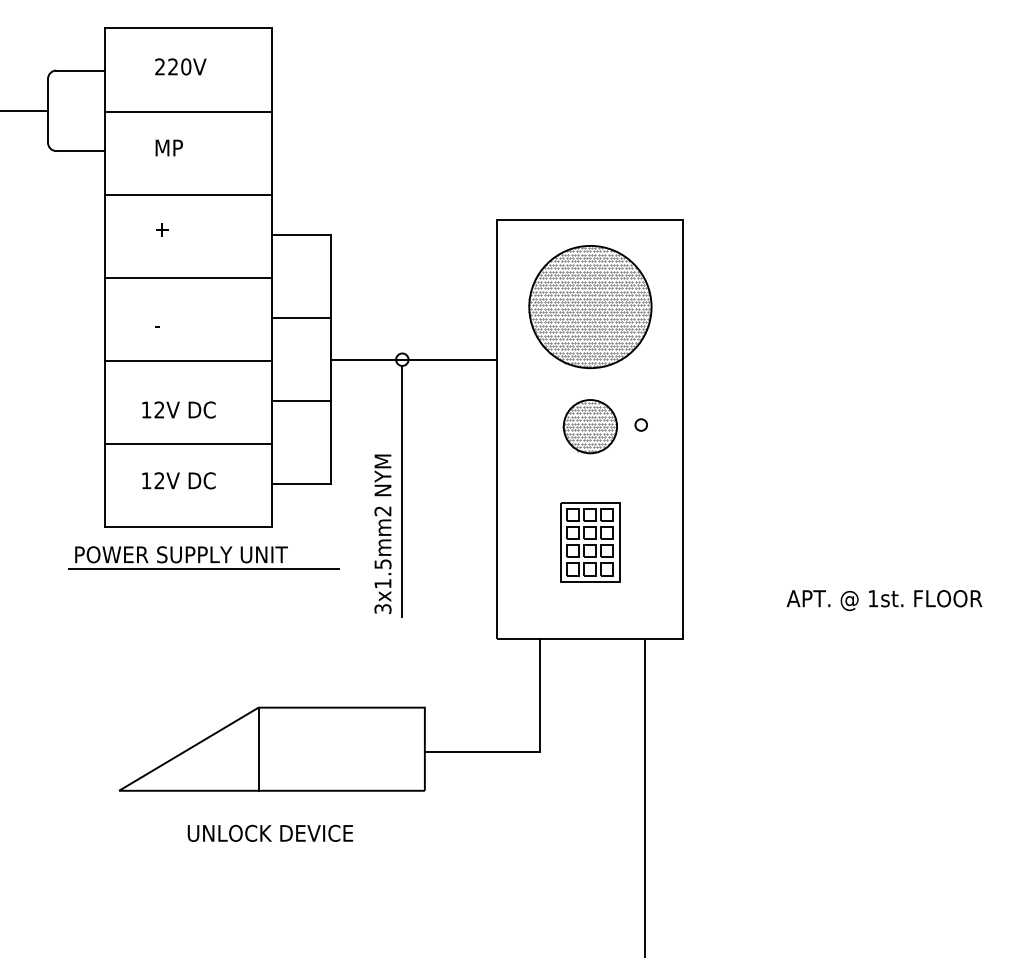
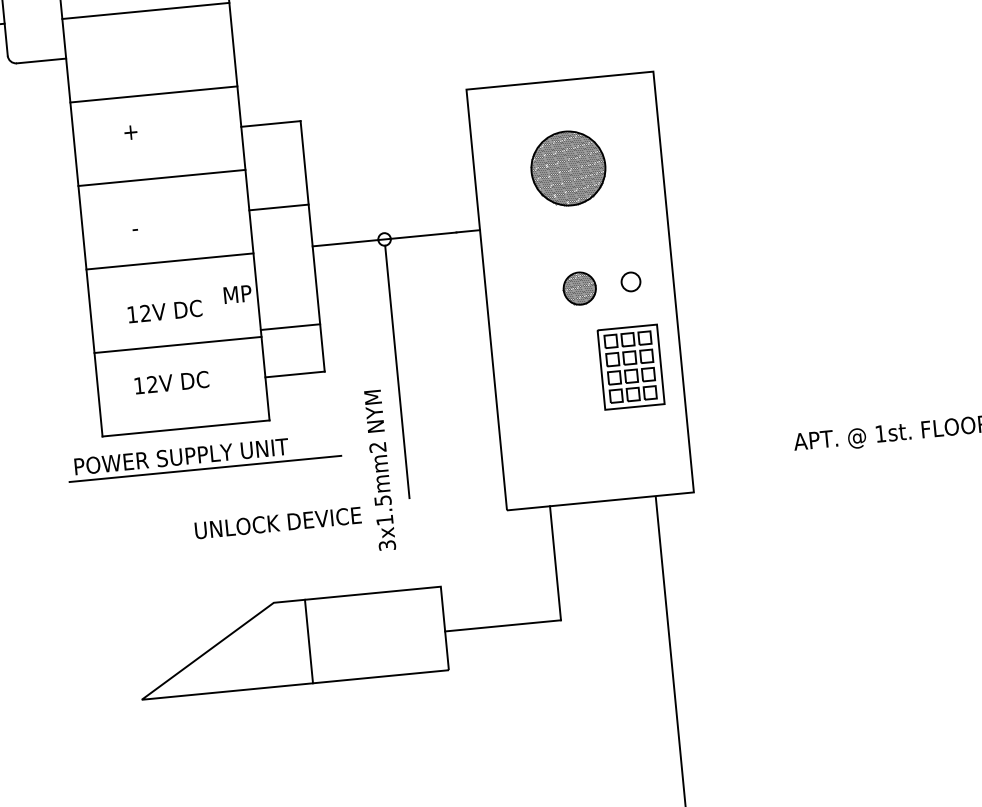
text: (168, 147) -> (236, 293), moved
part: (590, 307) -> (568, 168), size x0.6
line: (300, 401) -> (289, 327), moved
circle: (640, 424) -> (630, 281), size x1.6
part: (589, 426) -> (579, 288), size x0.6
text: (382, 533) -> (379, 469), moved
part: (590, 542) -> (631, 367), moved
line: (258, 748) -> (308, 640), moved
text: (270, 832) -> (278, 522), moved

